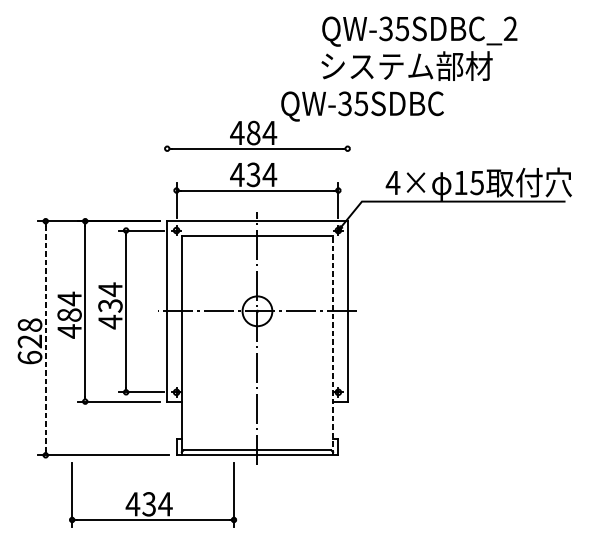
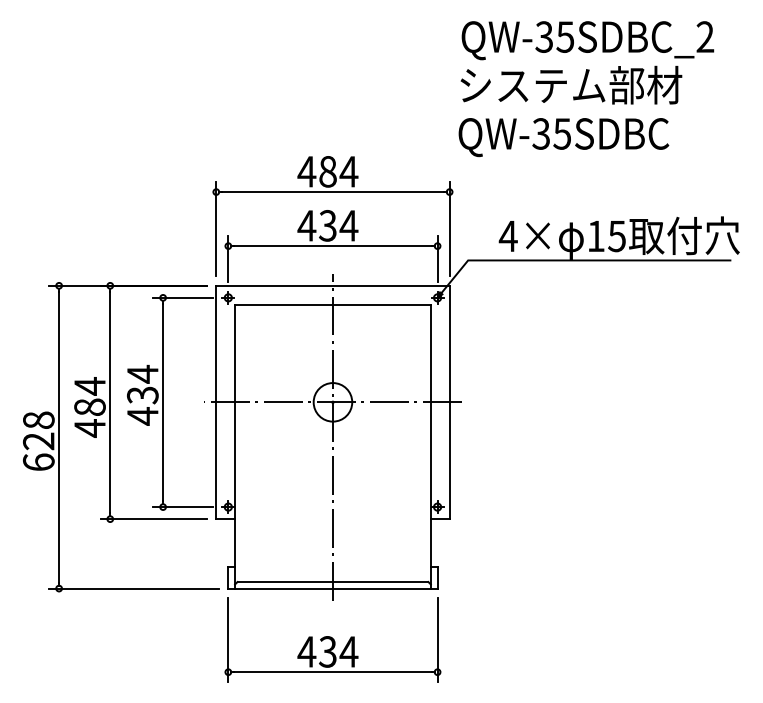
text: (419, 48) -> (587, 62), moved
text: (362, 106) -> (563, 137), moved
line: (167, 177) -> (216, 229), added
line: (347, 177) -> (449, 229), added
line: (46, 338) -> (59, 437), dashed -> solid
line: (332, 345) -> (430, 446), dashed -> solid
part: (152, 494) -> (332, 639), moved

